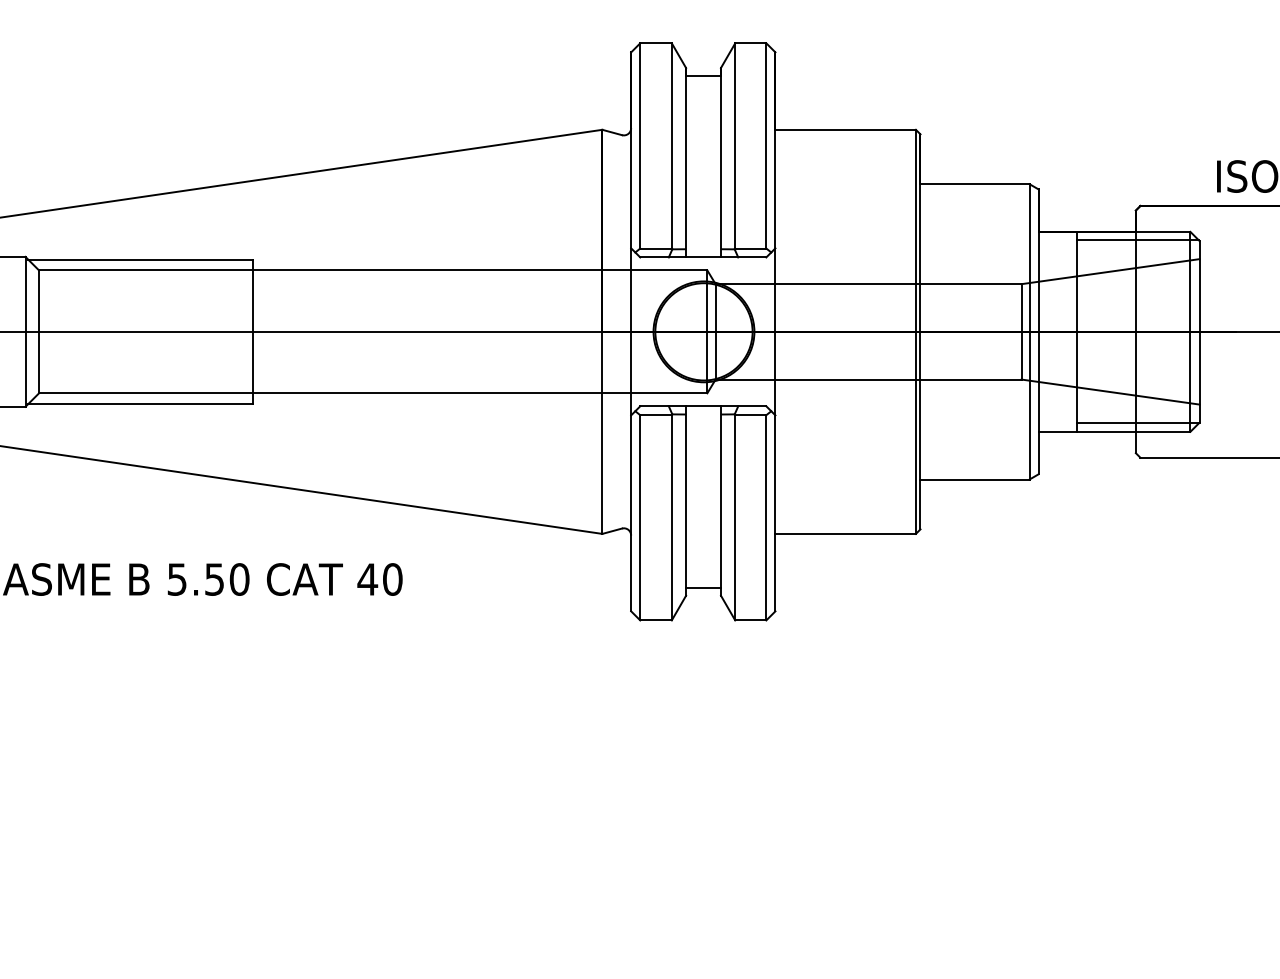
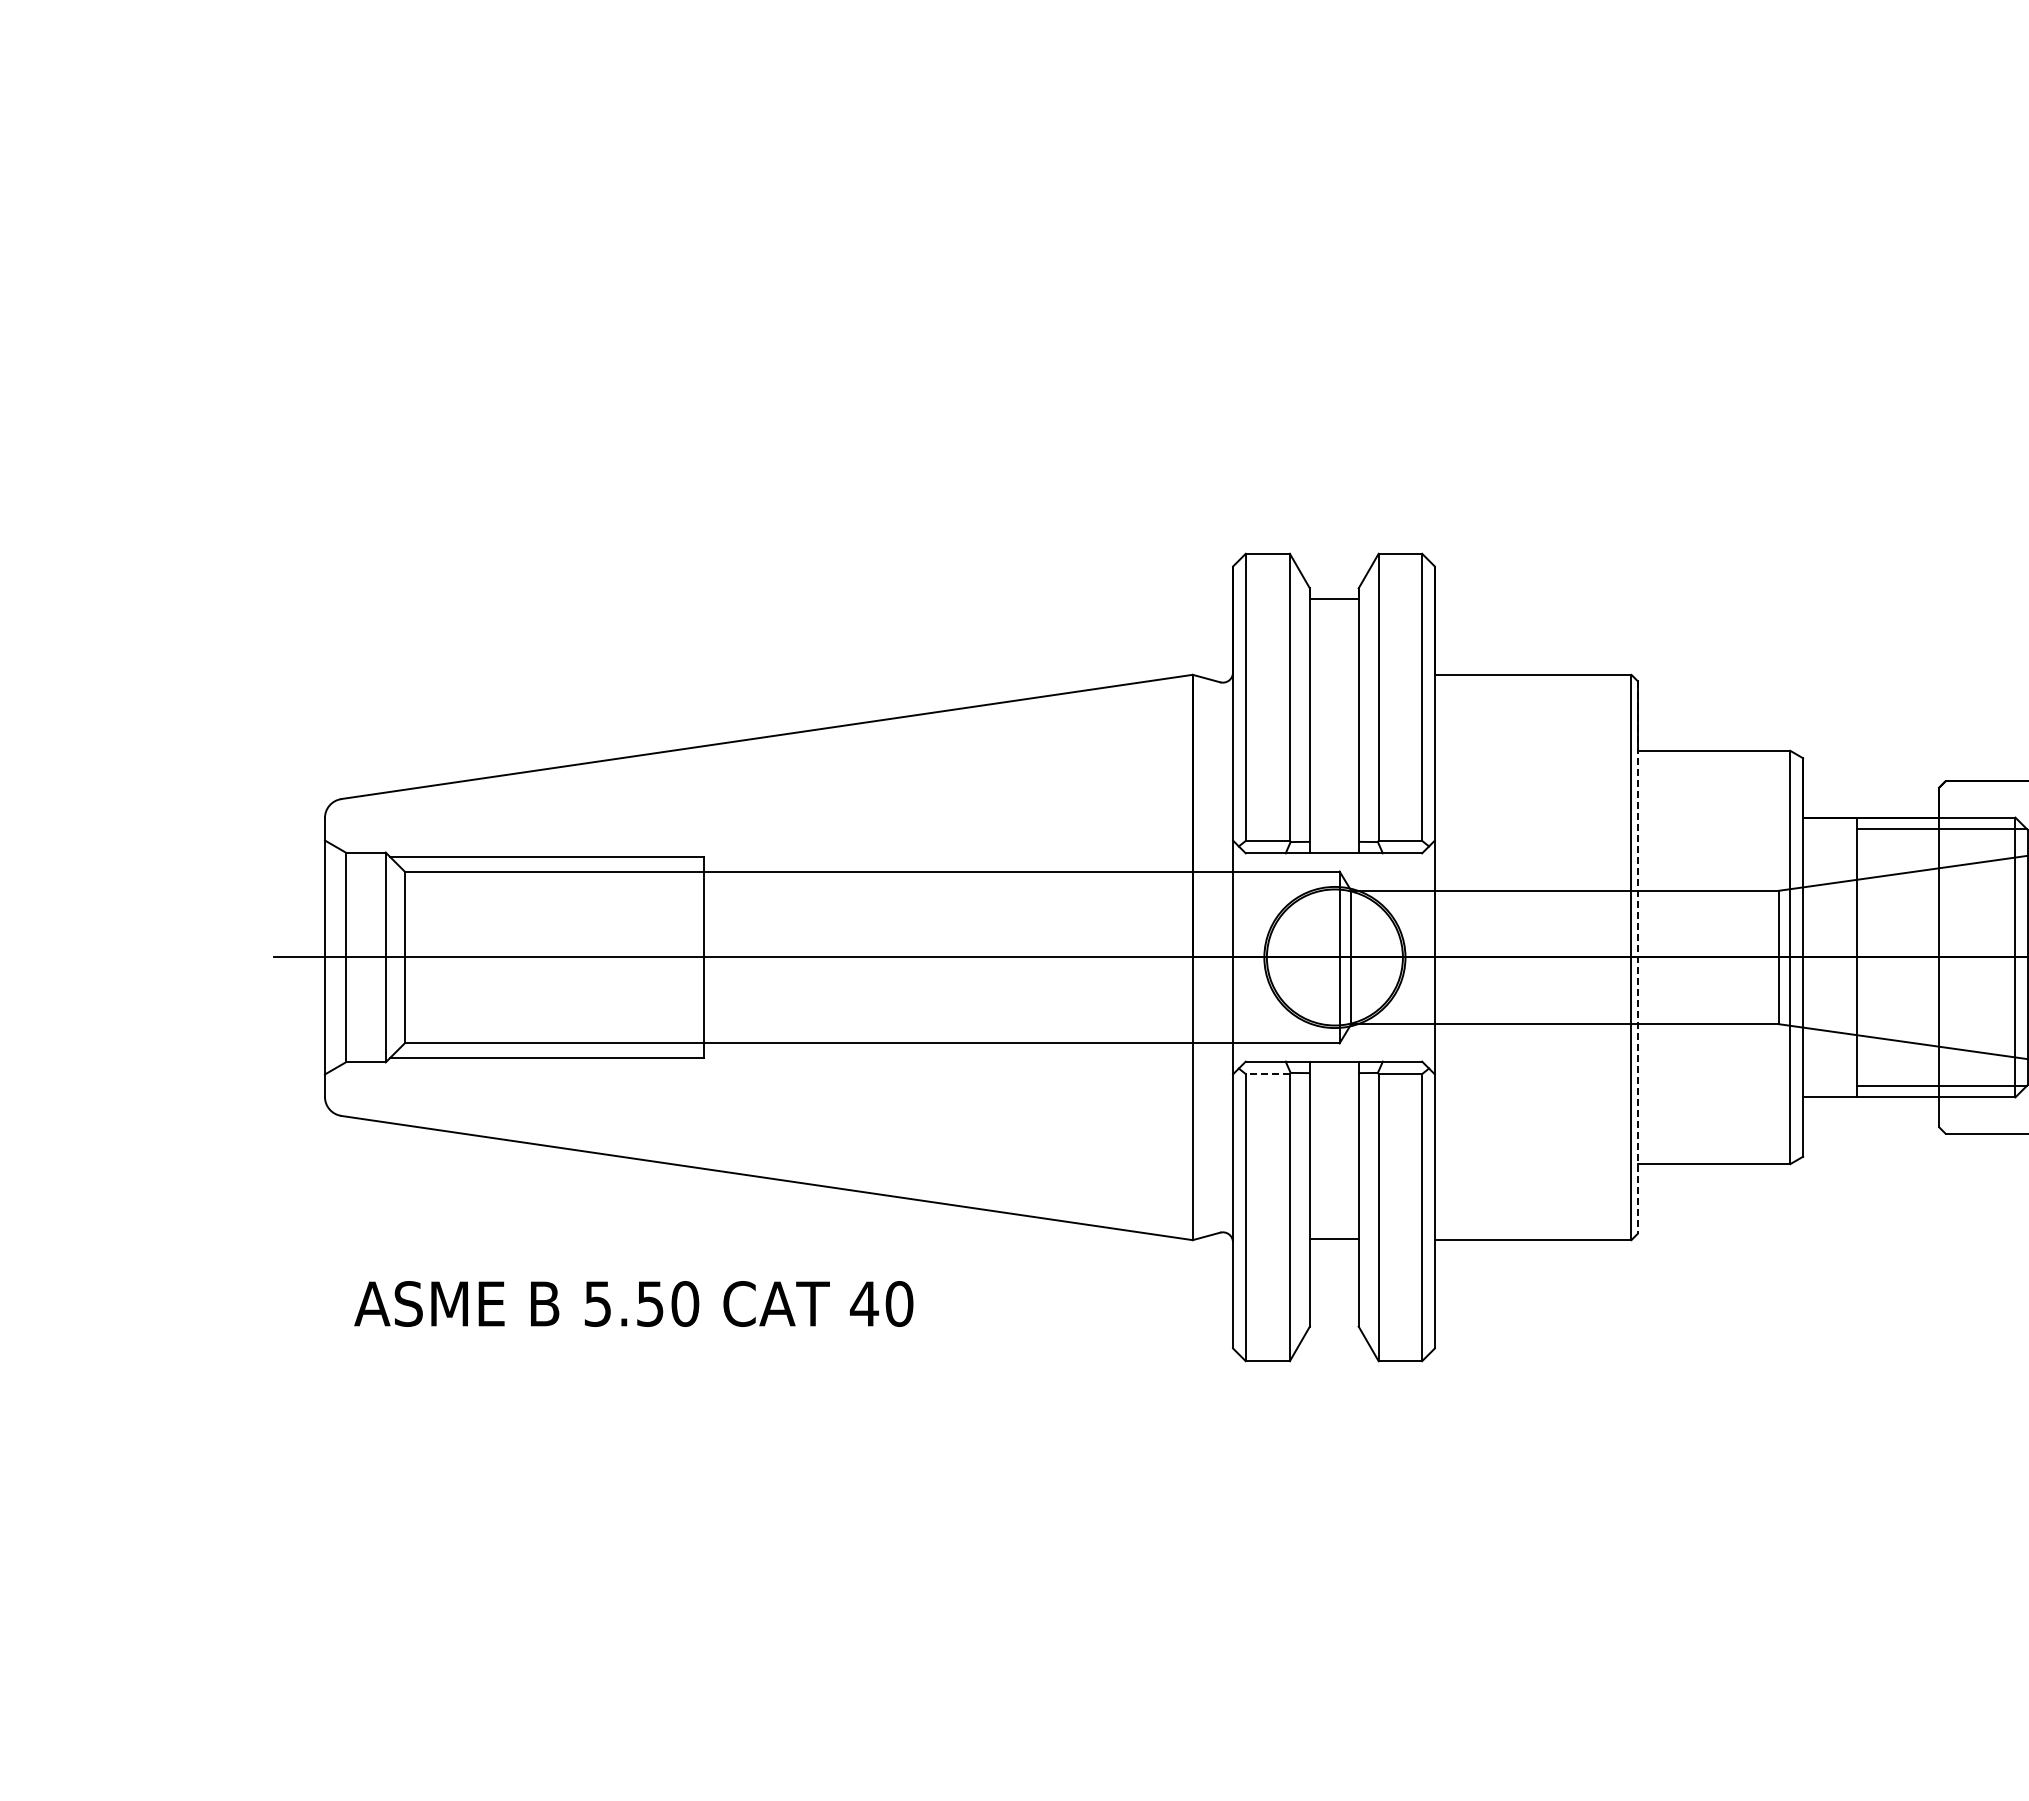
line: (920, 331) -> (1637, 957), solid -> dashed
line: (655, 415) -> (1267, 1074), solid -> dashed
line: (702, 587) -> (1333, 1238), moved

